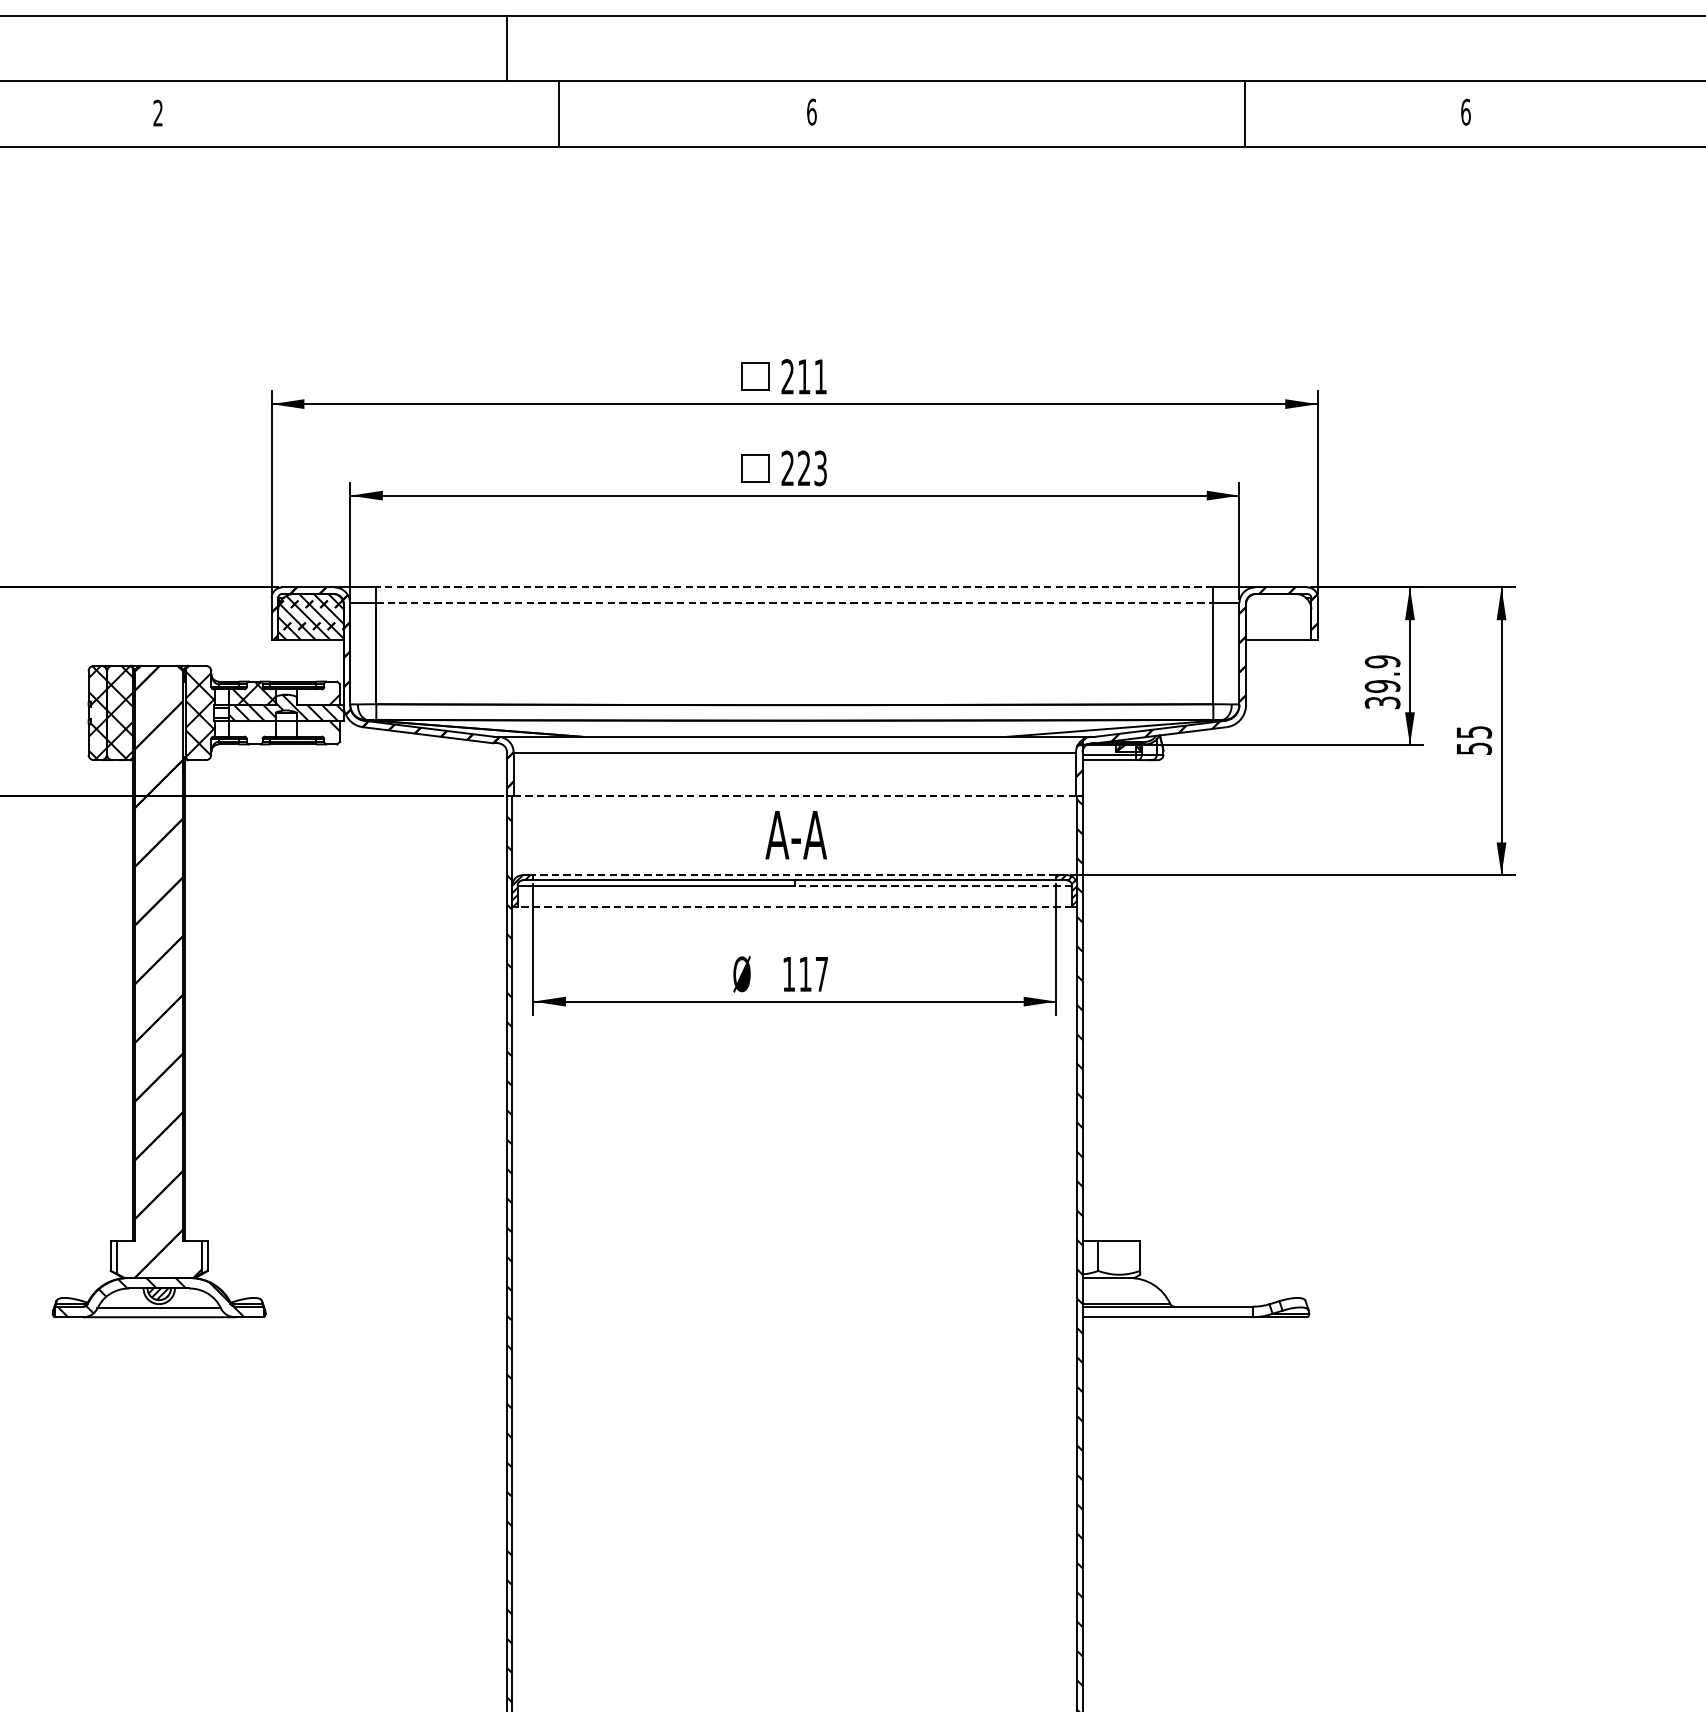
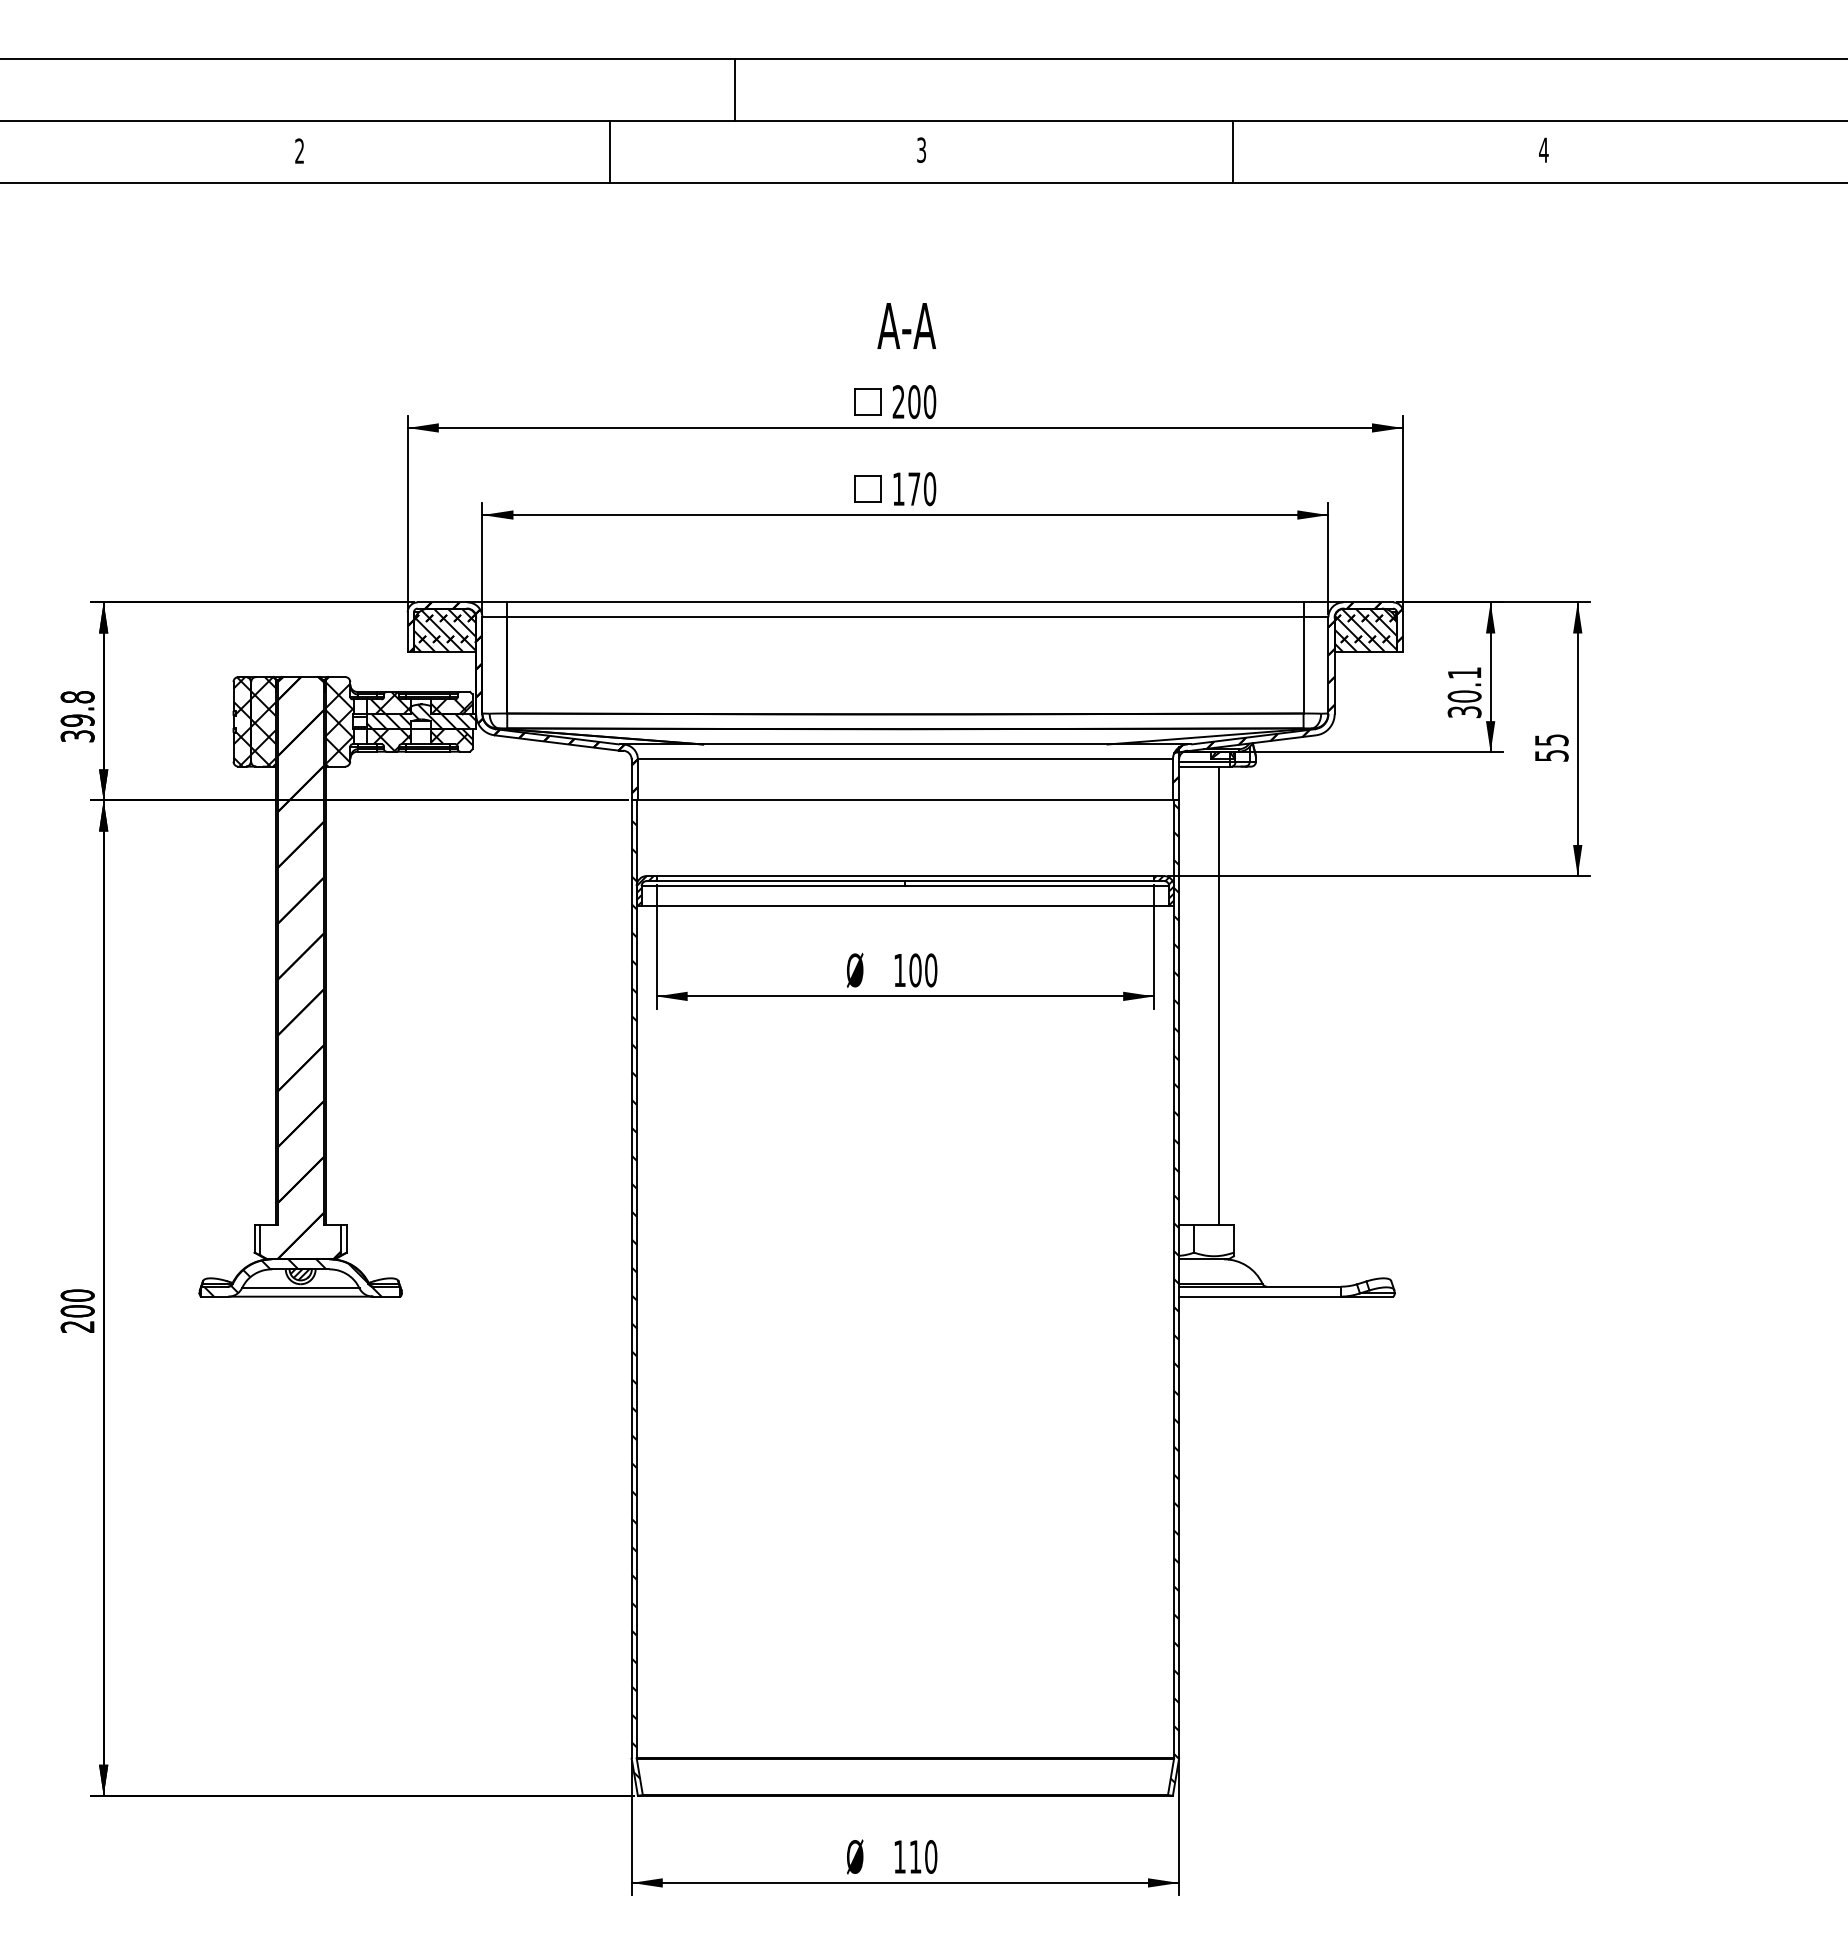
line: (506, 48) -> (734, 89), moved
text: (811, 112) -> (921, 150), 6 -> 3
text: (1465, 112) -> (1543, 150), 6 -> 4
line: (559, 113) -> (610, 151), moved
line: (1244, 113) -> (1232, 151), moved
text: (812, 377) -> (922, 402), 211 -> 200
text: (804, 468) -> (914, 489), 223 -> 170
line: (793, 587) -> (904, 602), dashed -> solid
line: (794, 603) -> (905, 617), dashed -> solid
hatch: (1278, 617) -> (1365, 630), added
text: (1382, 673) -> (1464, 684), 39.9 -> 30.1
hatch: (317, 696) -> (451, 706), added
hatch: (317, 729) -> (451, 737), added
hatch: (254, 732) -> (391, 740), added
line: (794, 795) -> (905, 800), dashed -> solid
text: (795, 834) -> (906, 325), moved
line: (794, 875) -> (905, 876), dashed -> solid
line: (933, 886) -> (1037, 886), dashed -> solid
line: (794, 906) -> (905, 905), dashed -> solid
text: (813, 974) -> (923, 970), 117 -> 100
line: (1123, 1000) -> (1218, 995), added

